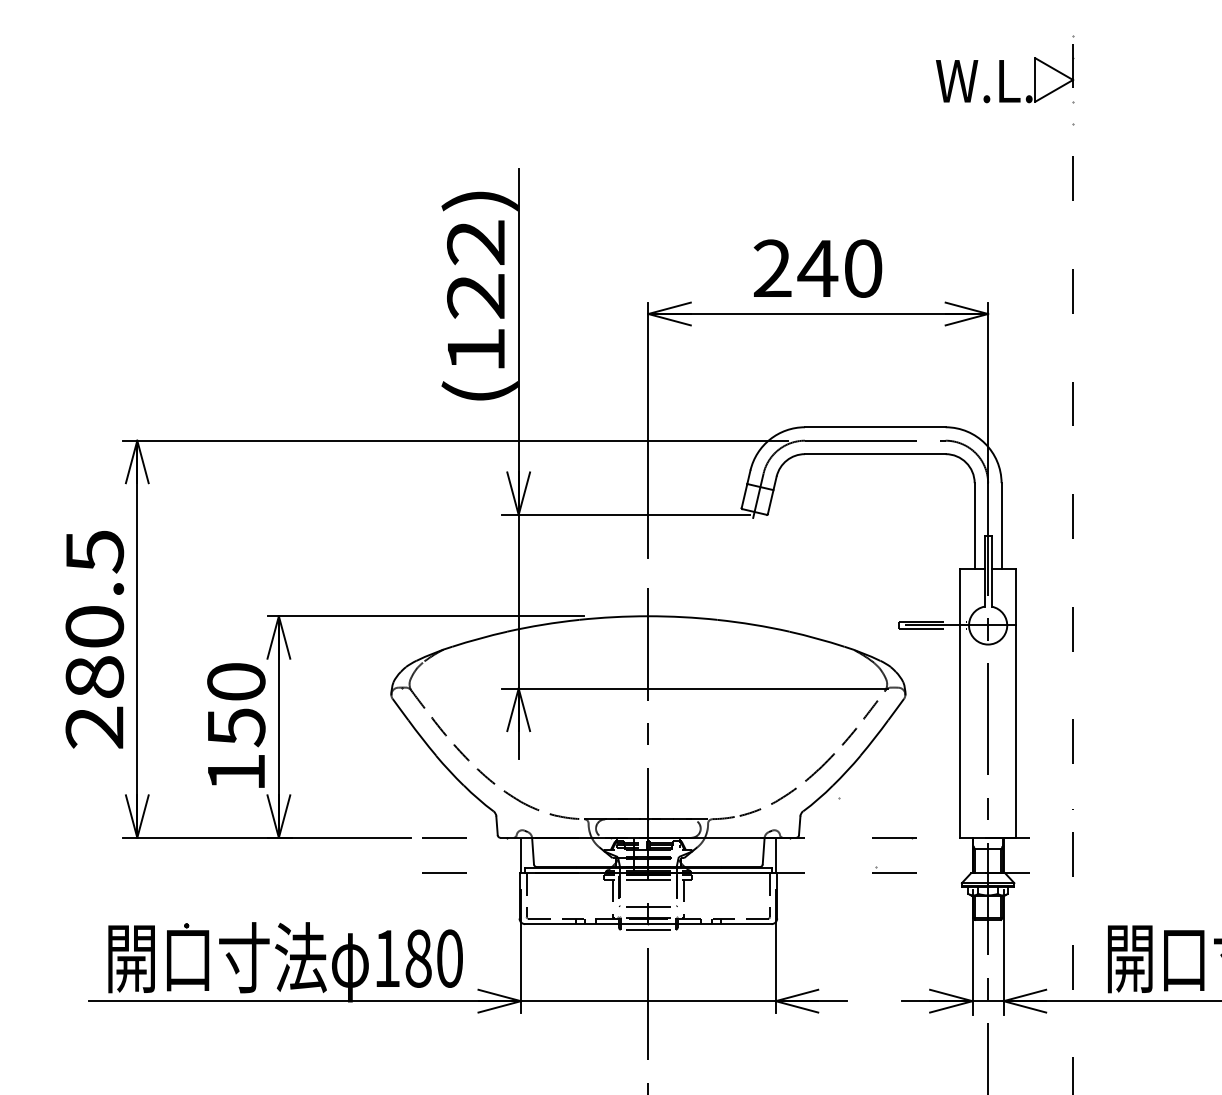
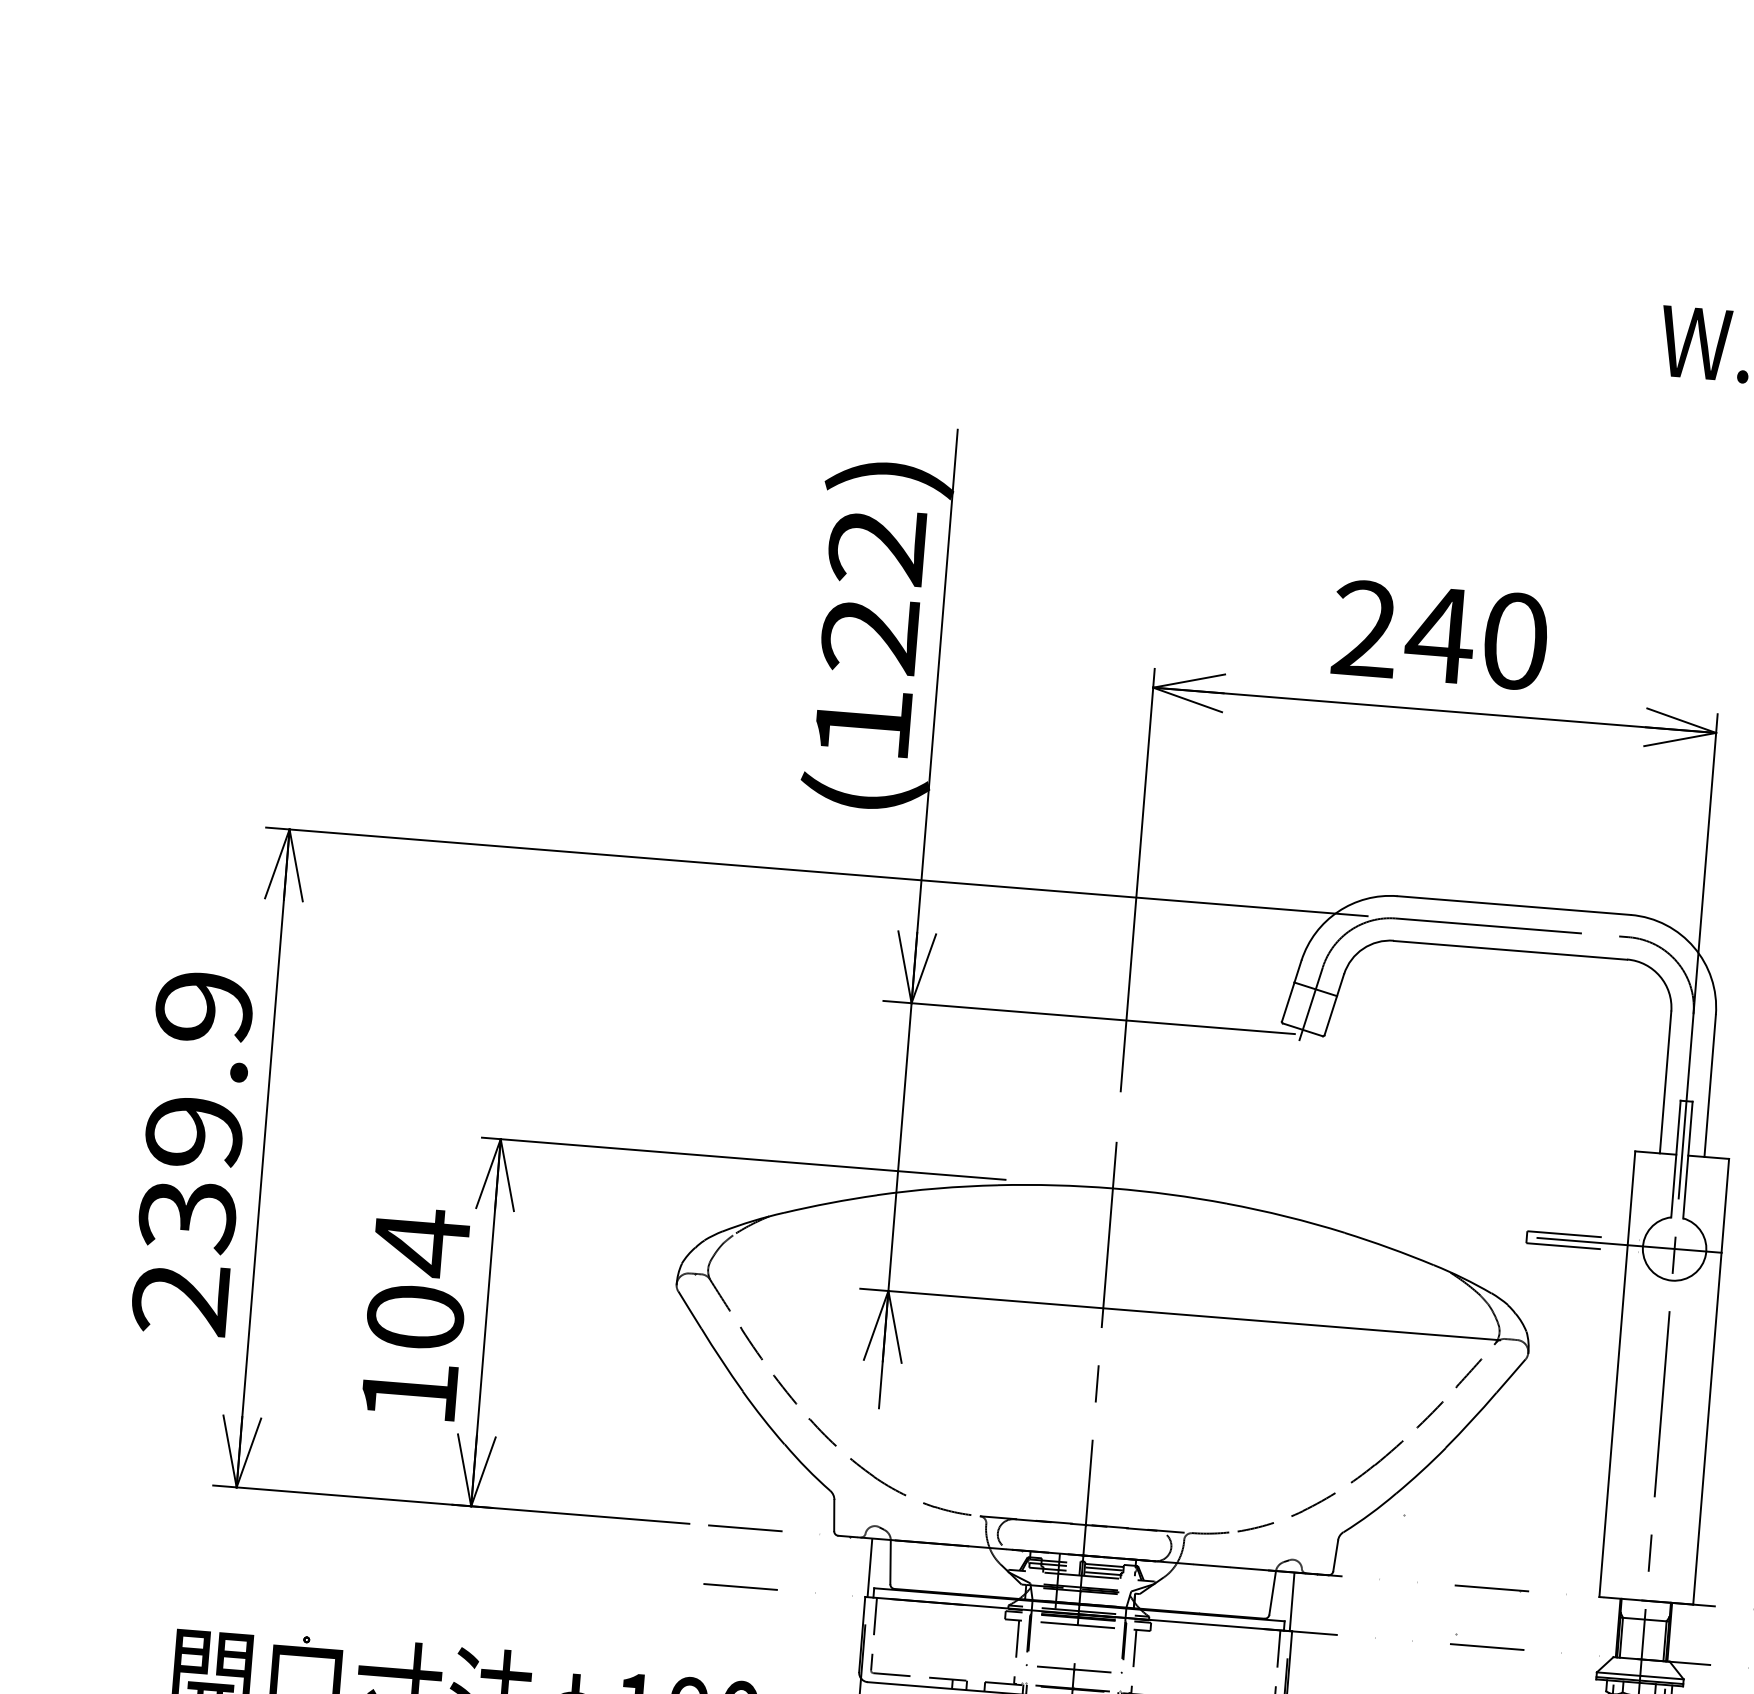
text: (94, 614) -> (195, 1111), 280.5 -> 239.9
text: (236, 704) -> (418, 1279), 150 -> 104

